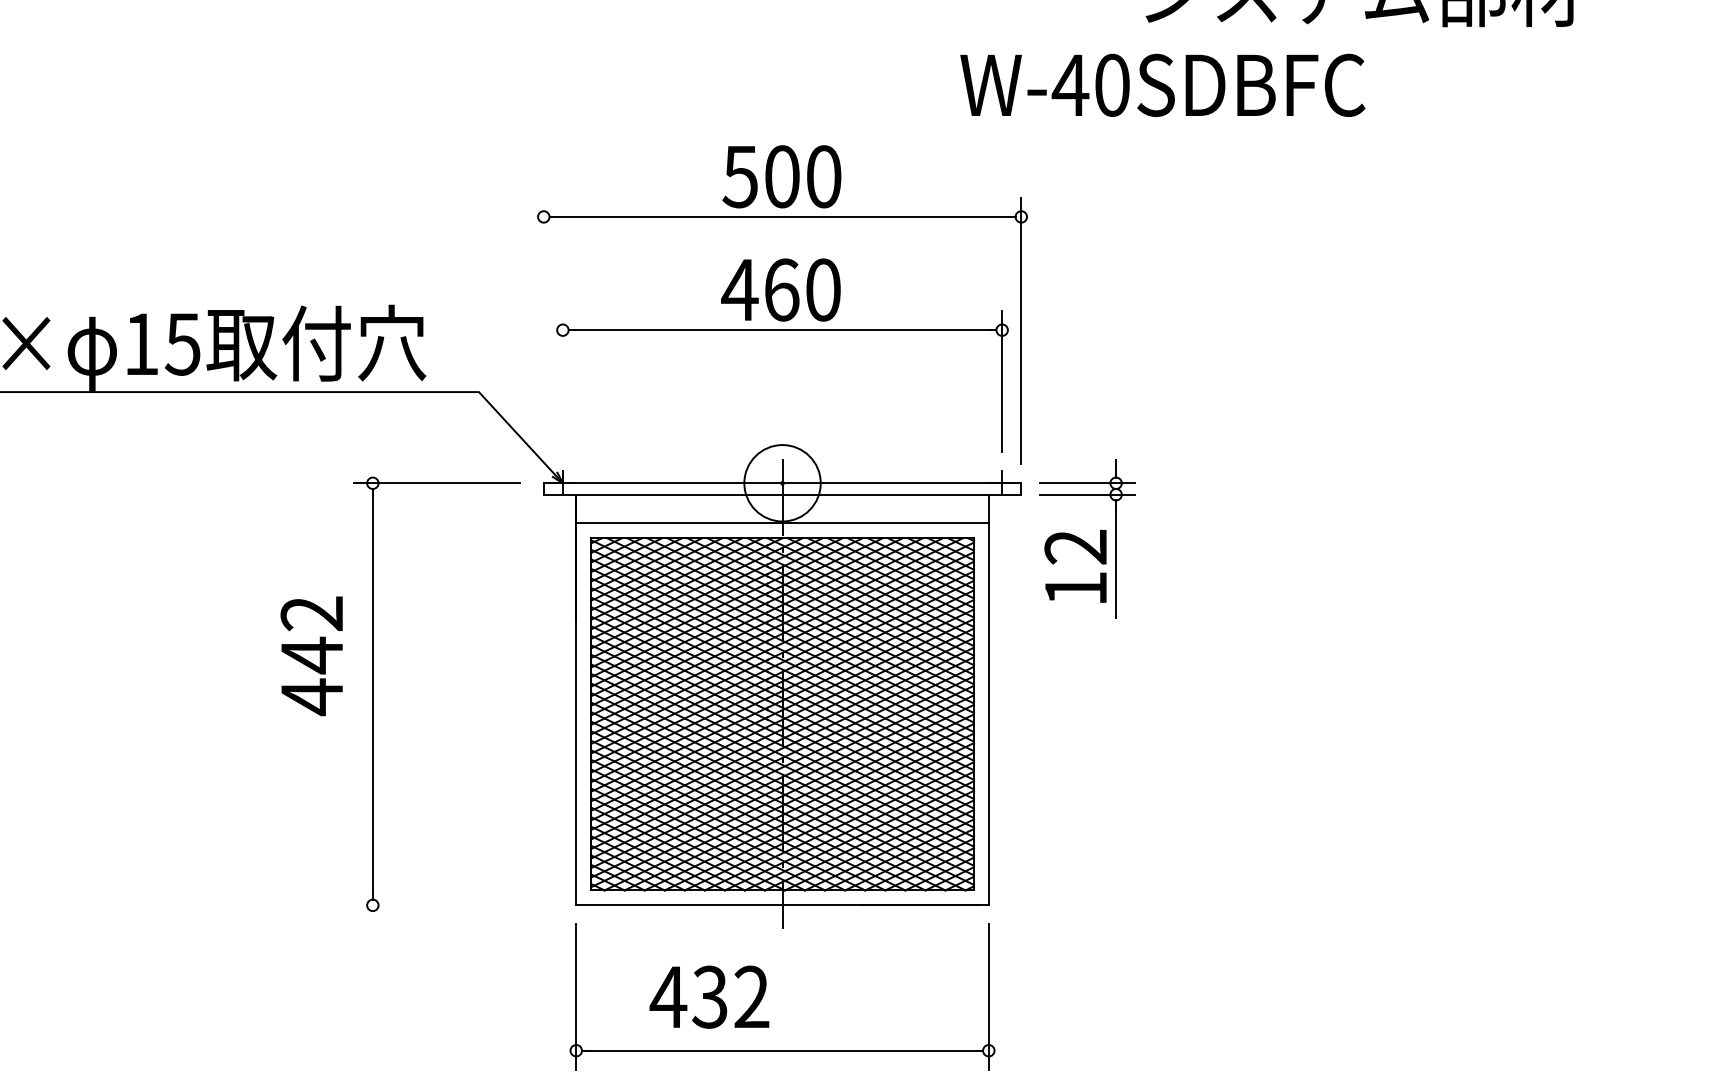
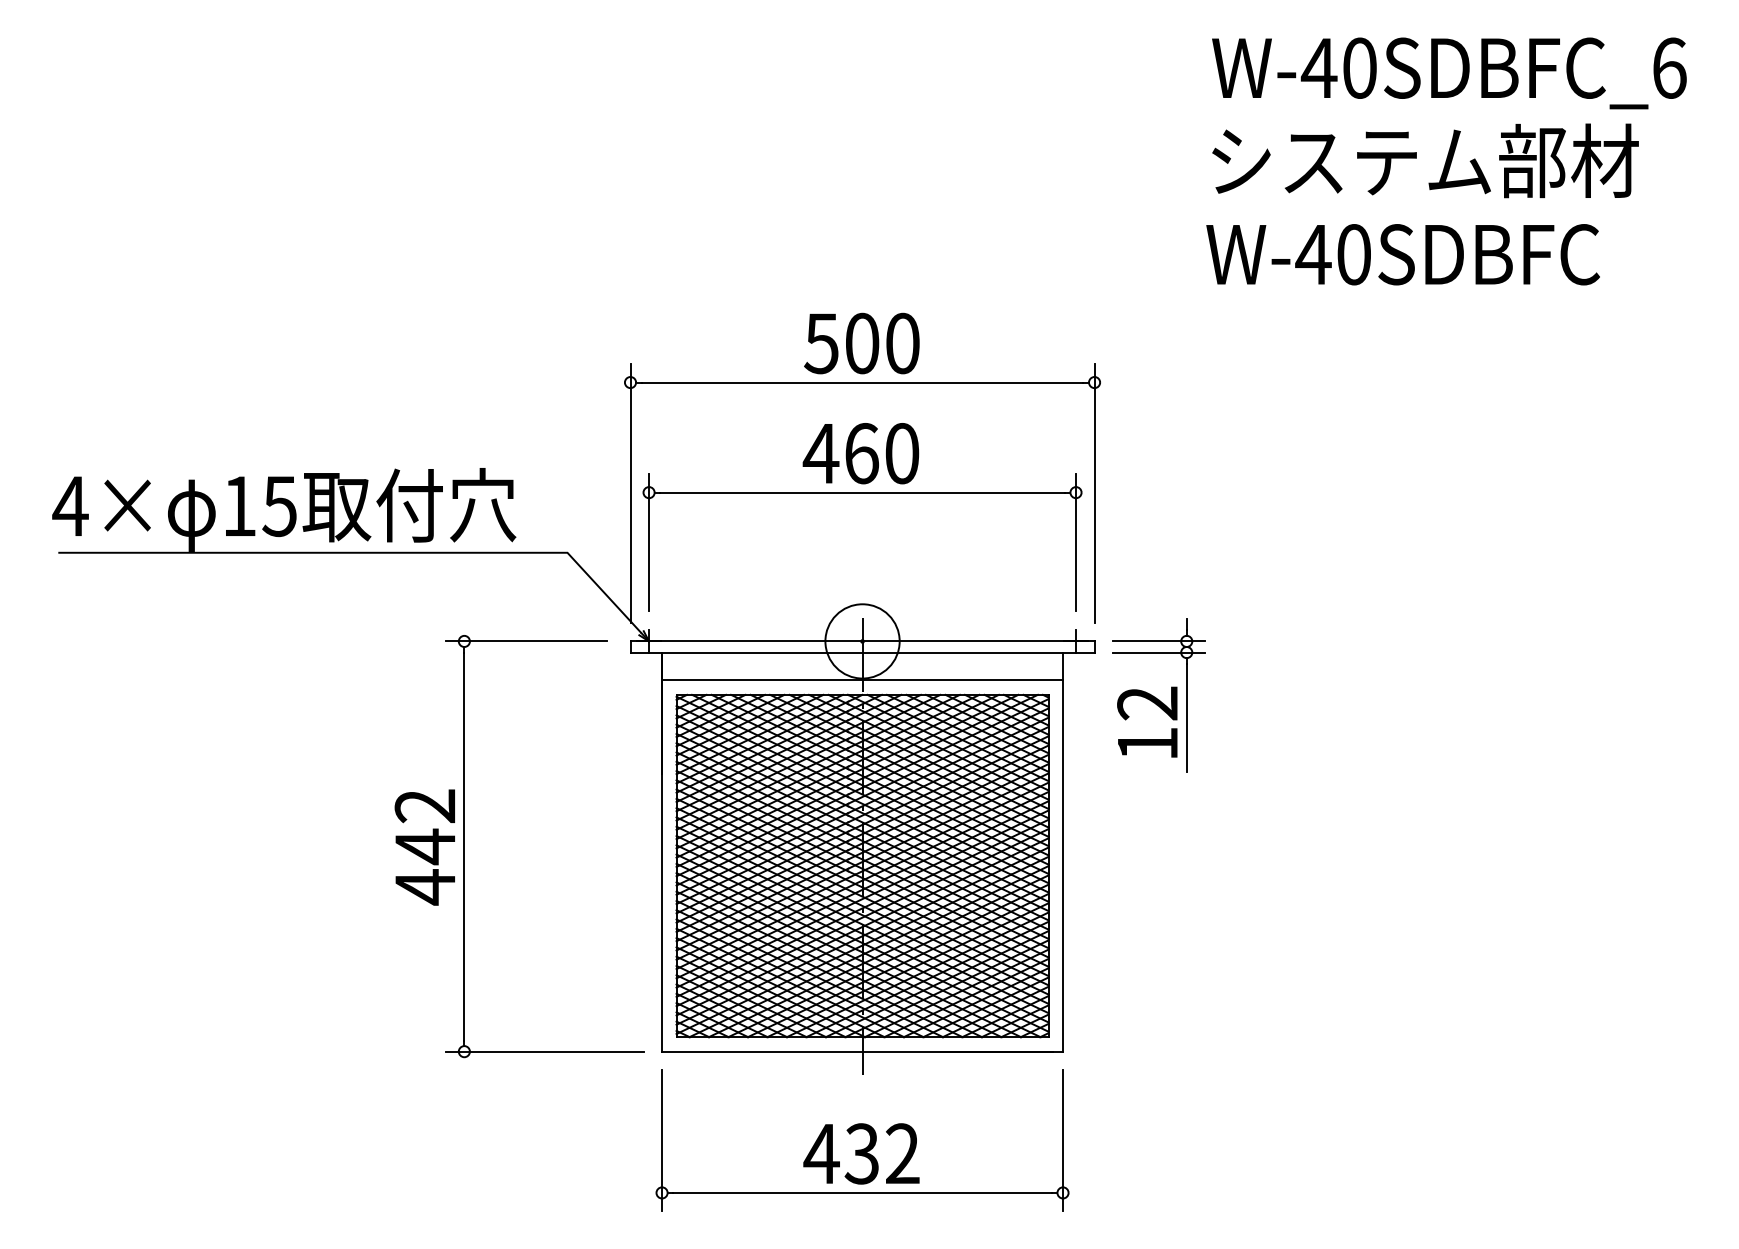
text: (1162, 85) -> (1402, 254), moved
line: (543, 331) -> (630, 493), added
line: (563, 381) -> (649, 542), added
text: (311, 656) -> (424, 847), moved
line: (455, 905) -> (544, 1051), added
text: (709, 996) -> (861, 1153), moved

